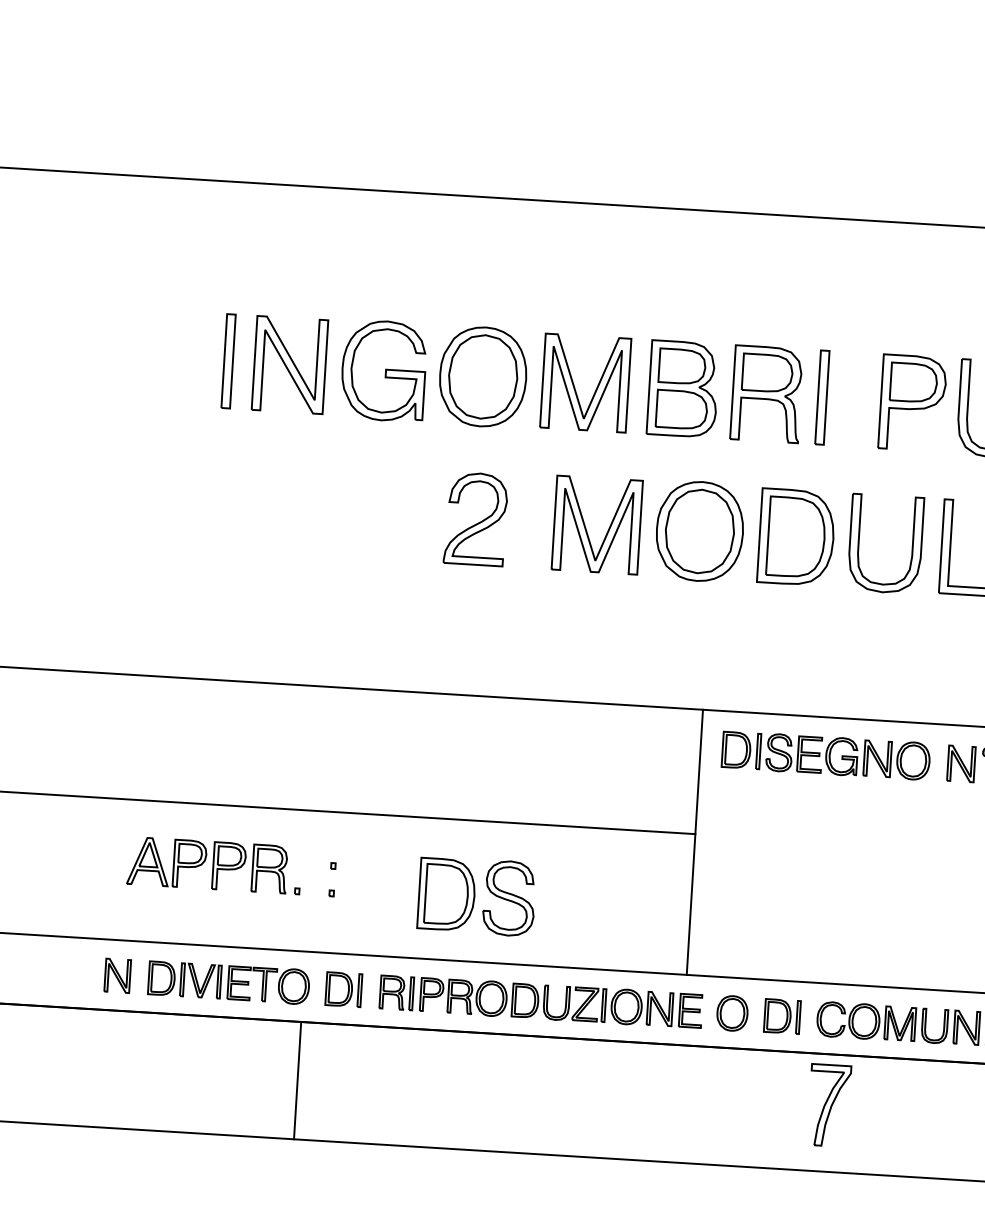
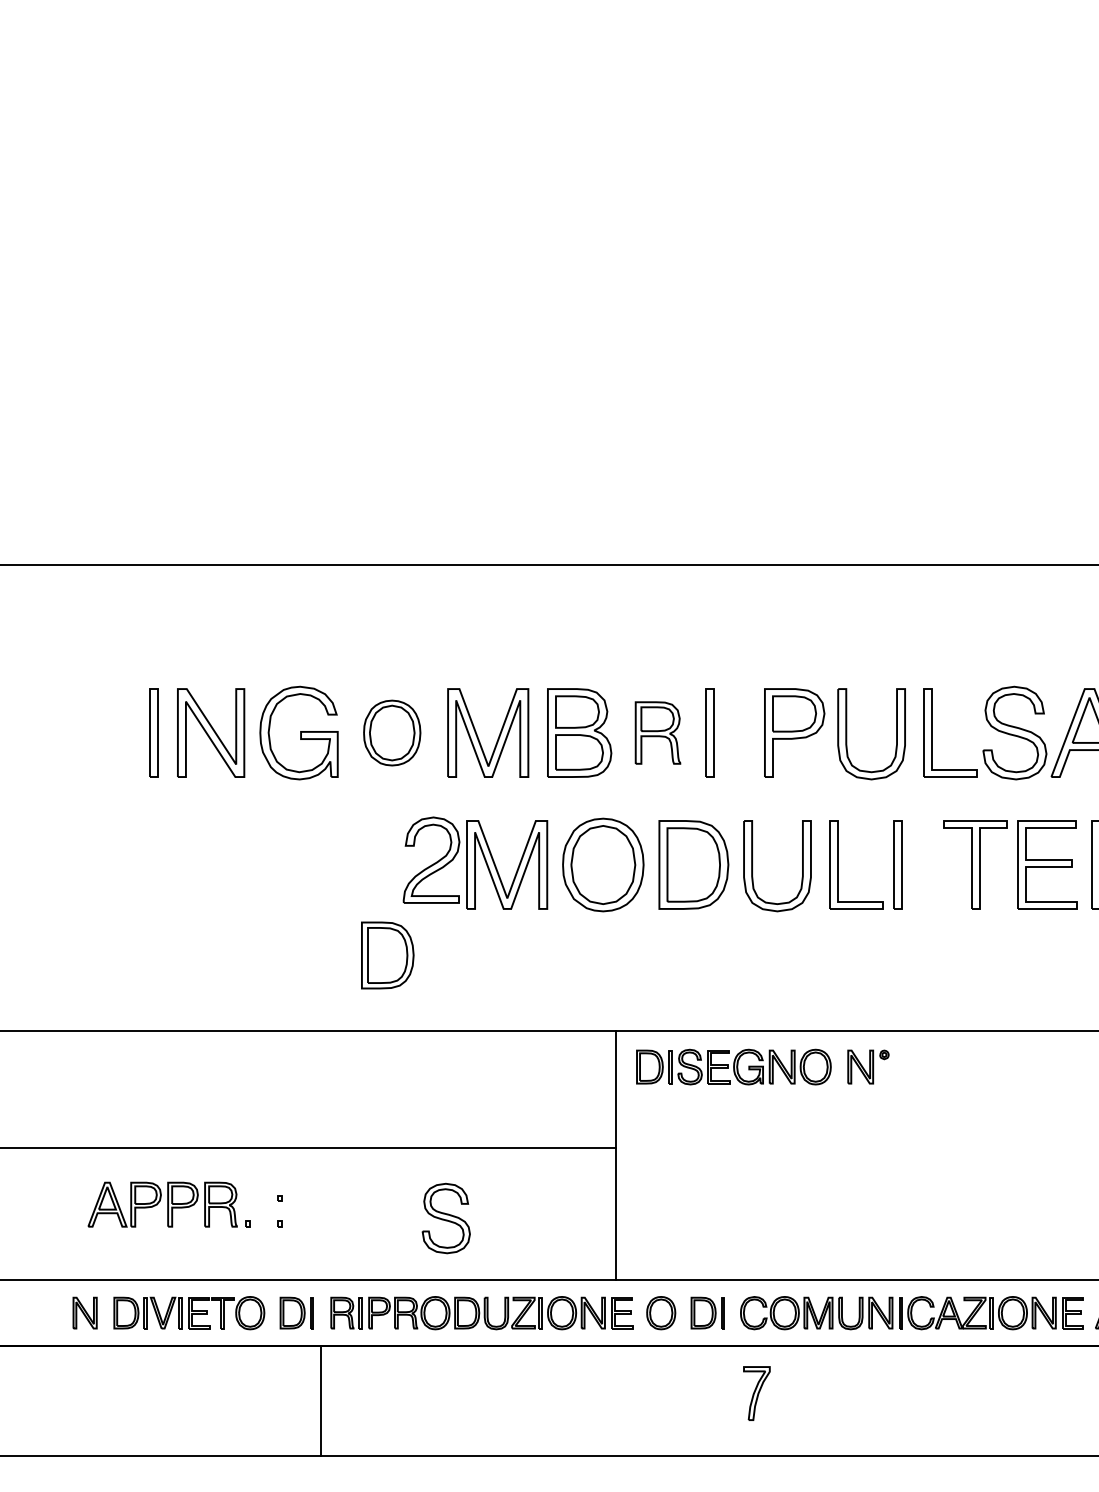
part: (483, 376) -> (392, 732), size x0.7
part: (766, 393) -> (657, 732), size x0.7
part: (476, 518) -> (431, 859), moved
part: (446, 894) -> (387, 955), moved
line: (298, 1080) -> (321, 1400), moved
part: (828, 1105) -> (756, 1393), size x0.7

